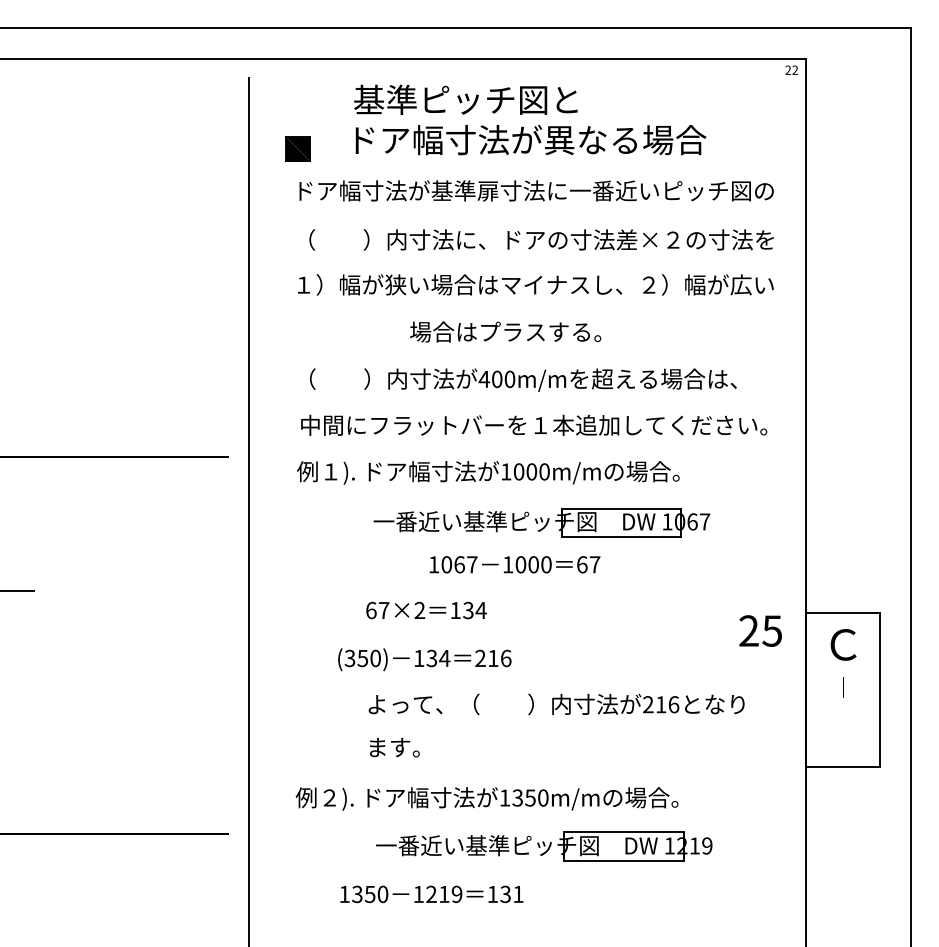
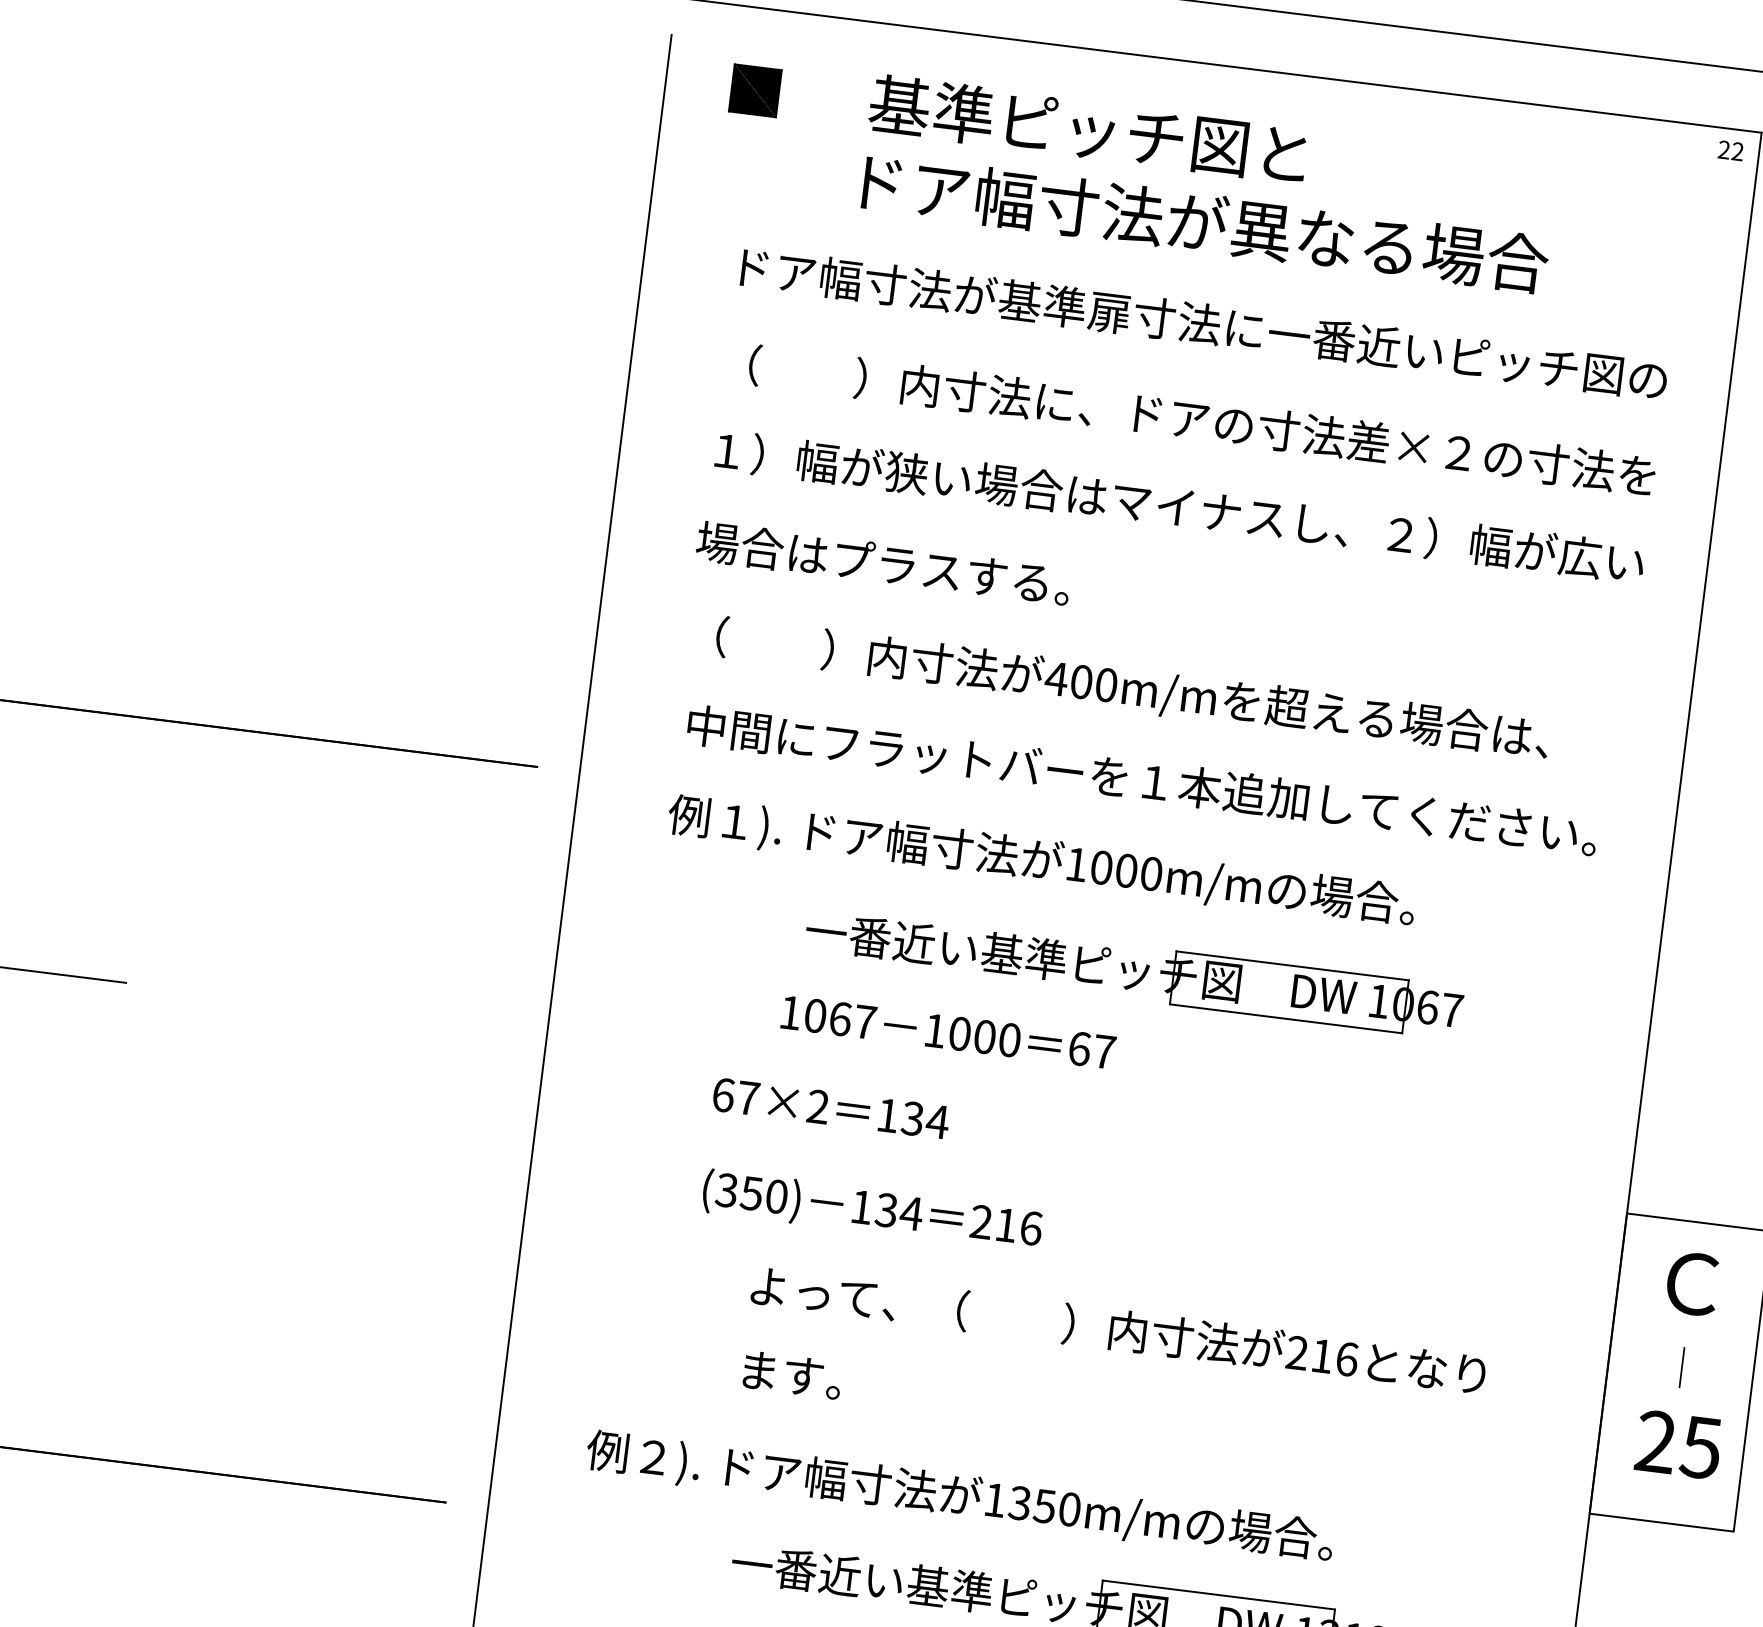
part: (297, 148) -> (754, 89), moved
text: (505, 331) -> (883, 562), moved
text: (514, 564) -> (947, 1031), moved
text: (426, 610) -> (831, 1108), moved
text: (760, 630) -> (1678, 1443), moved

